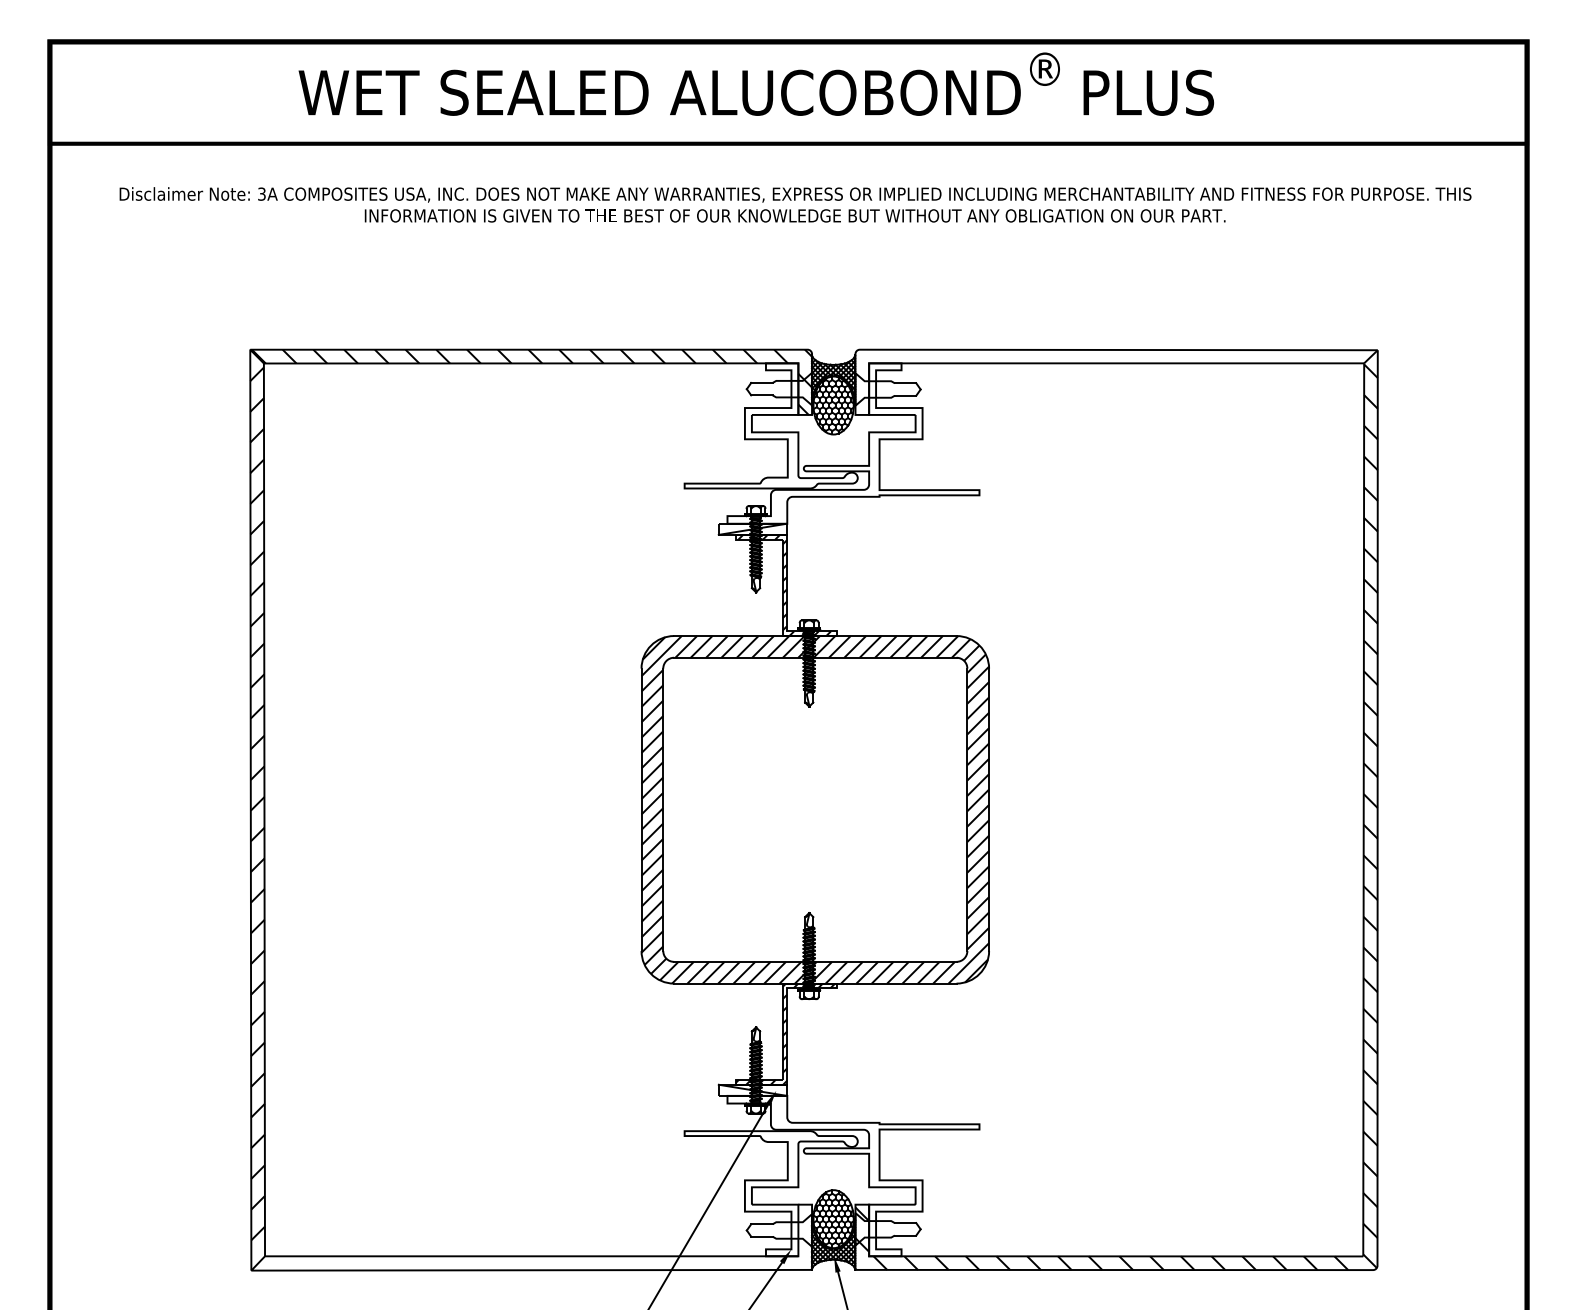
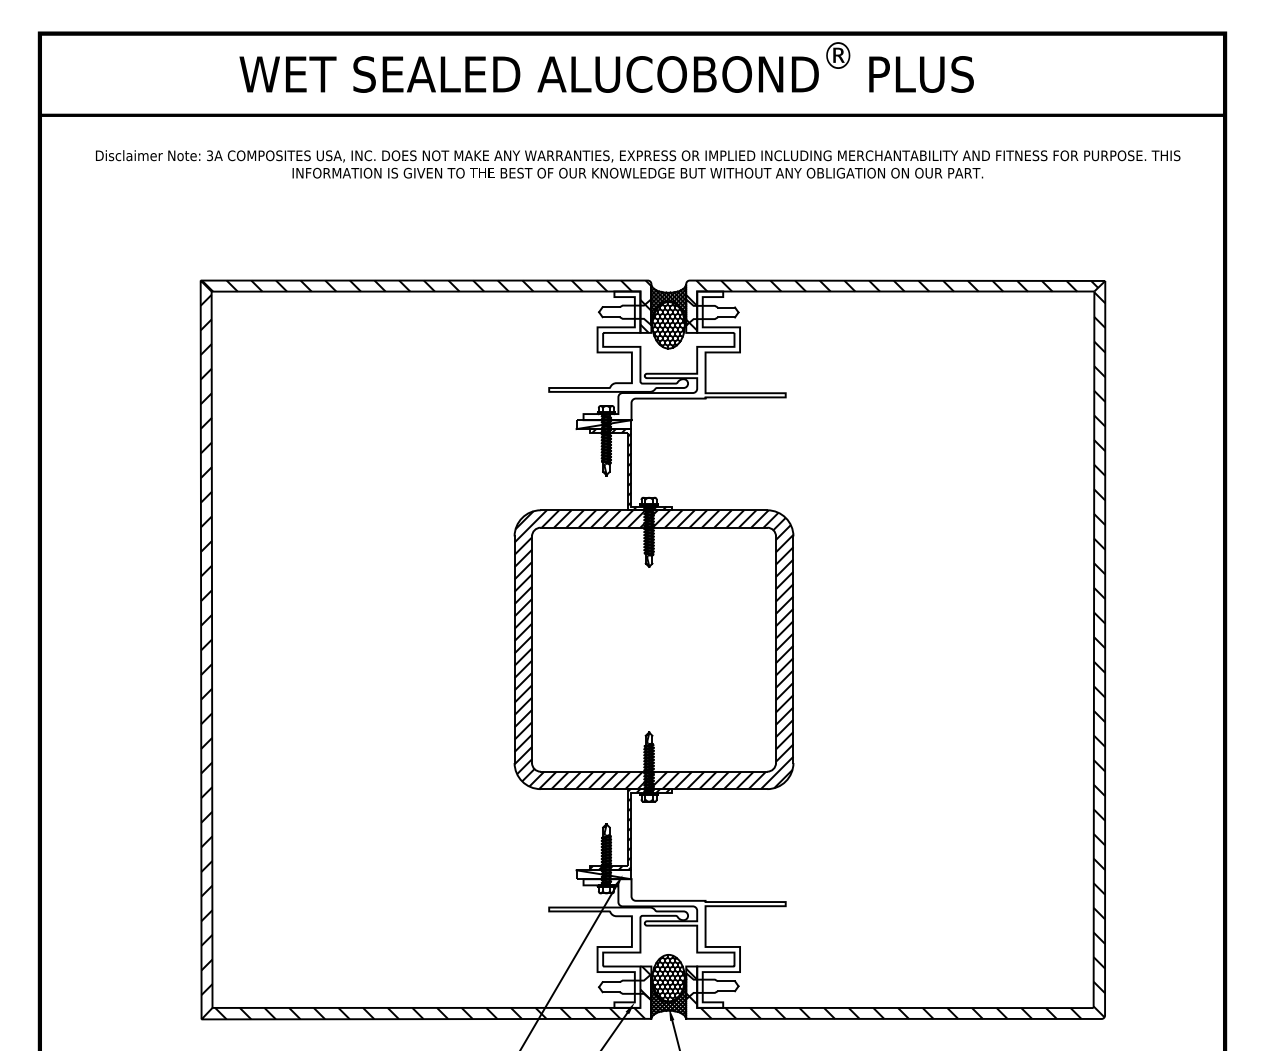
hatch: (1111, 380) -> (891, 305), added
hatch: (531, 1237) -> (426, 992), added

